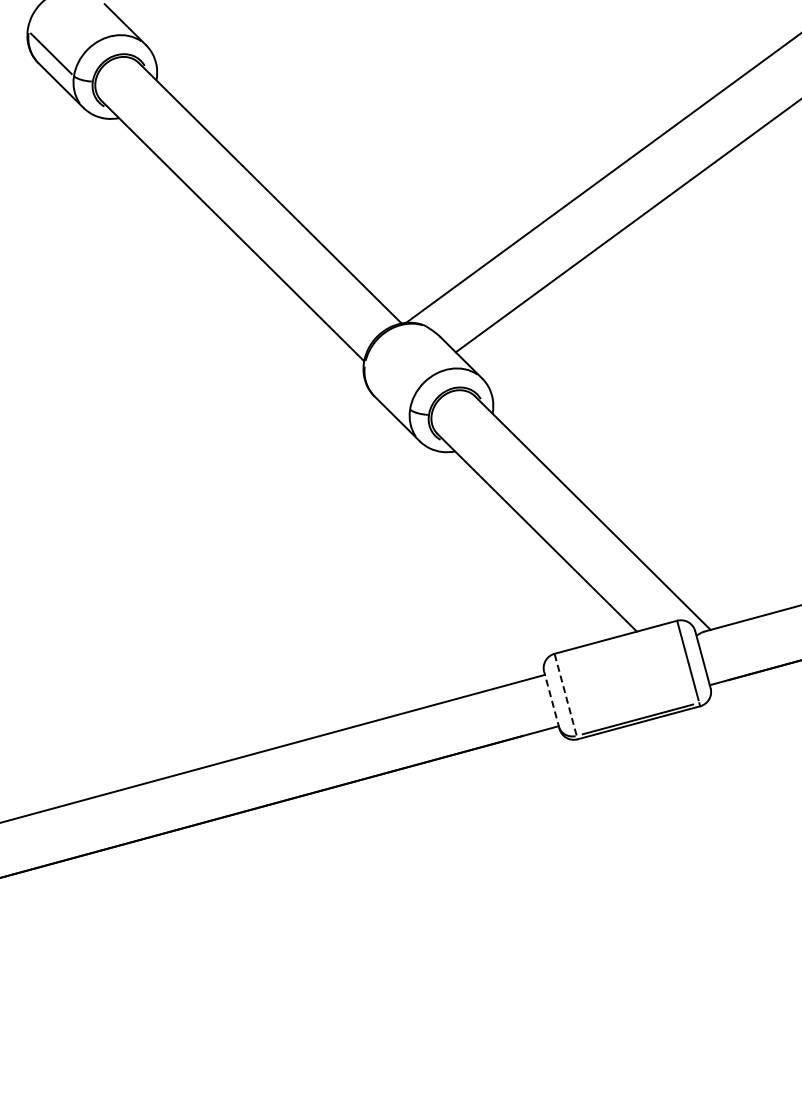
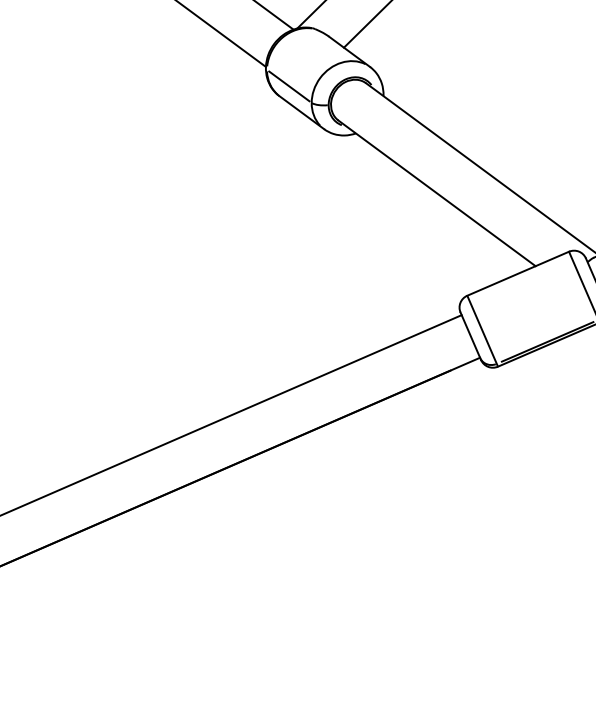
line: (387, 387) -> (289, 86), added
line: (566, 696) -> (482, 331), dashed -> solid
line: (551, 700) -> (470, 336), dashed -> solid

